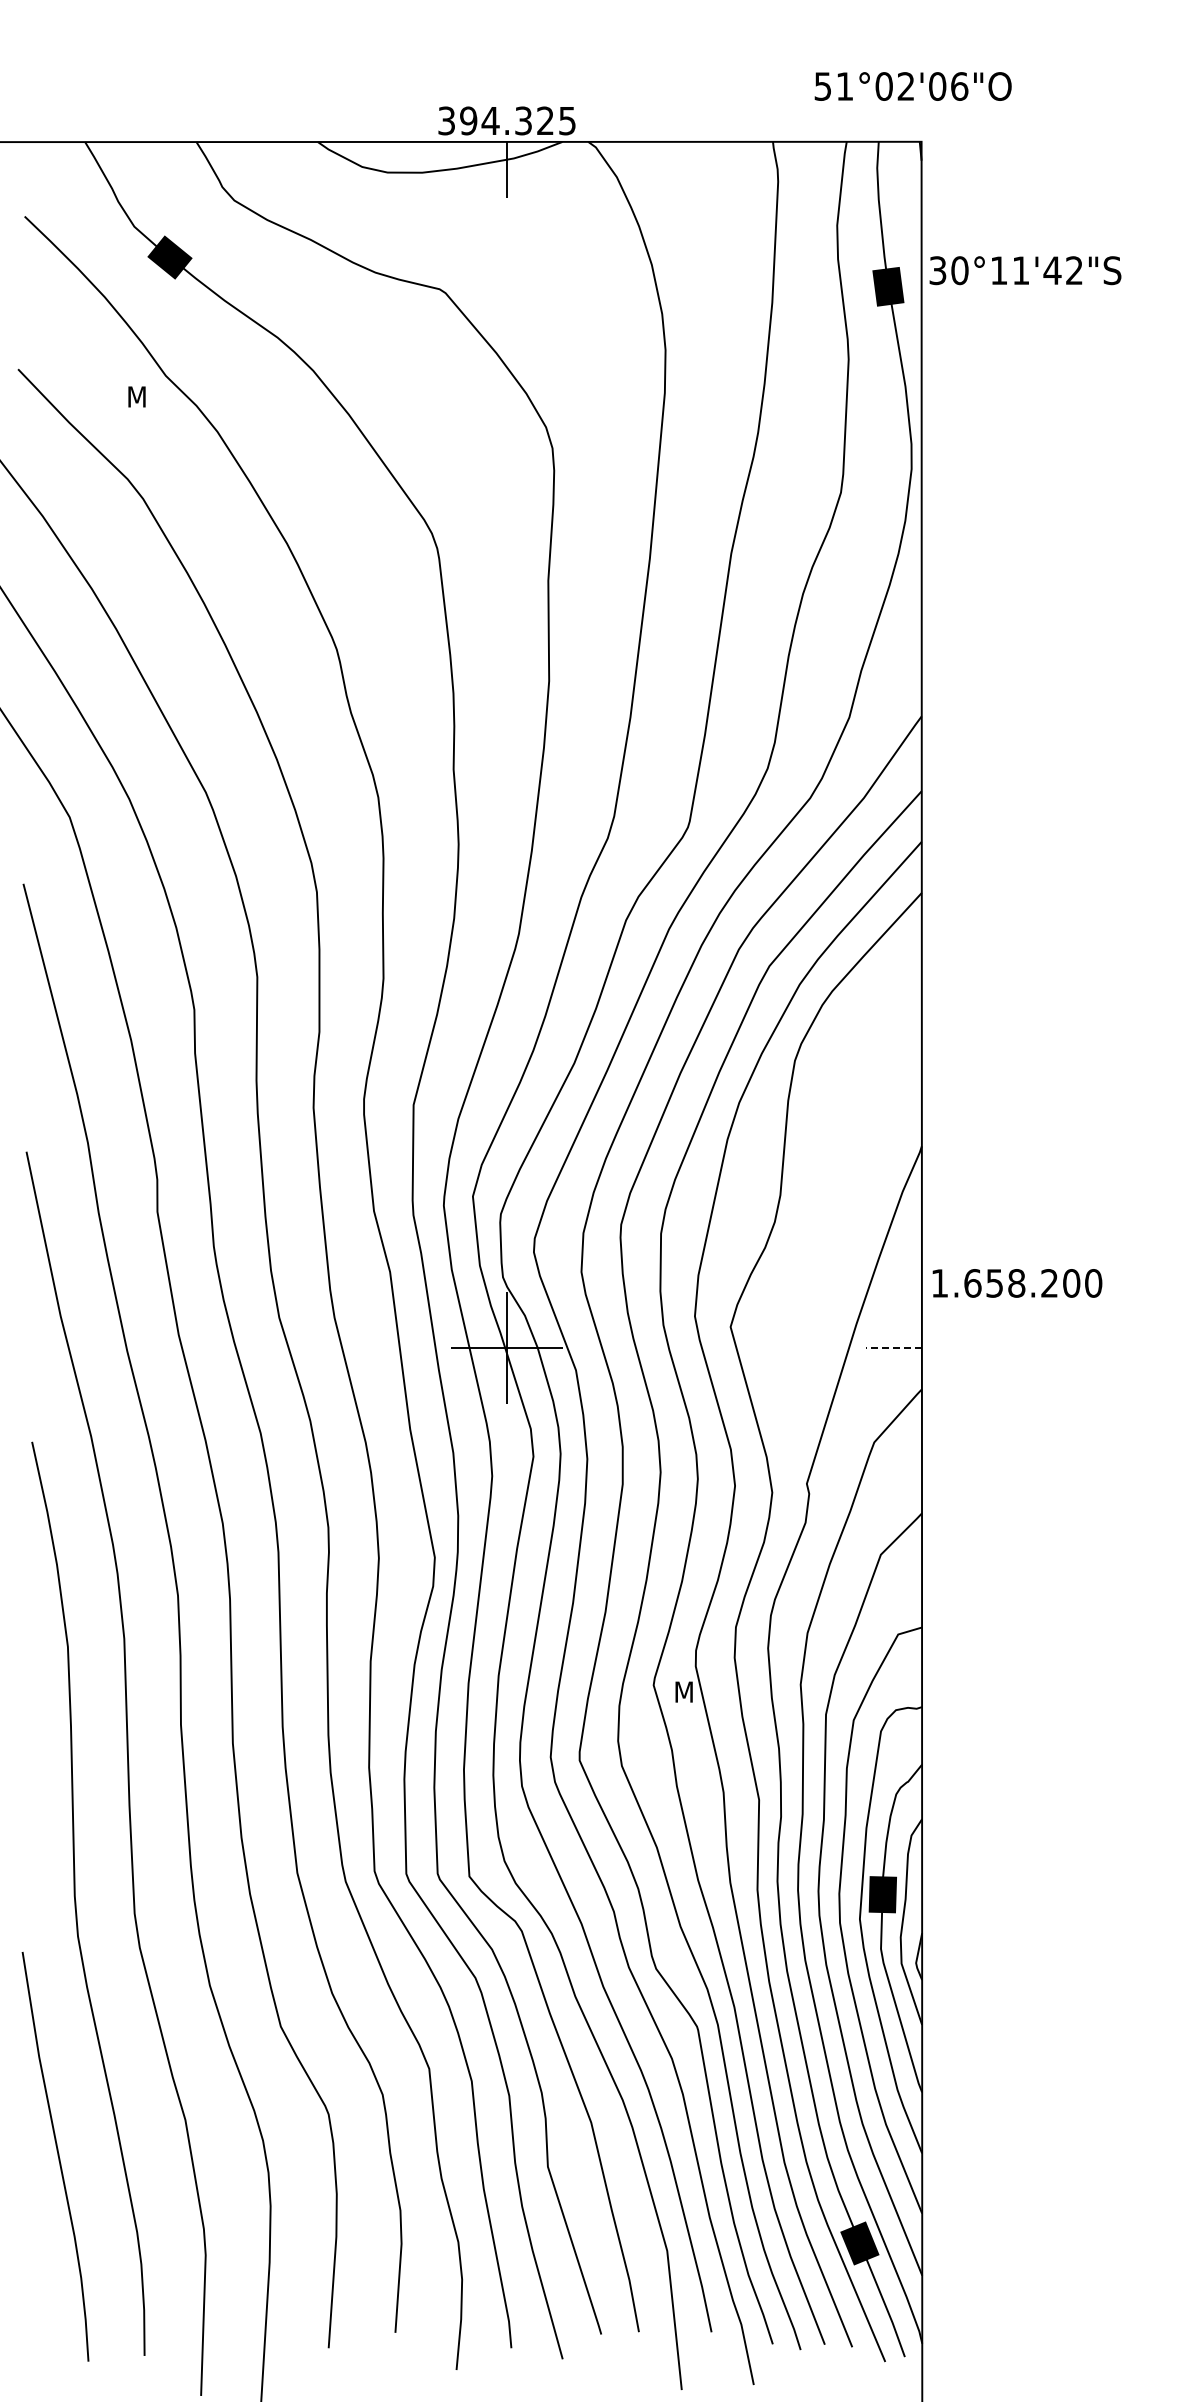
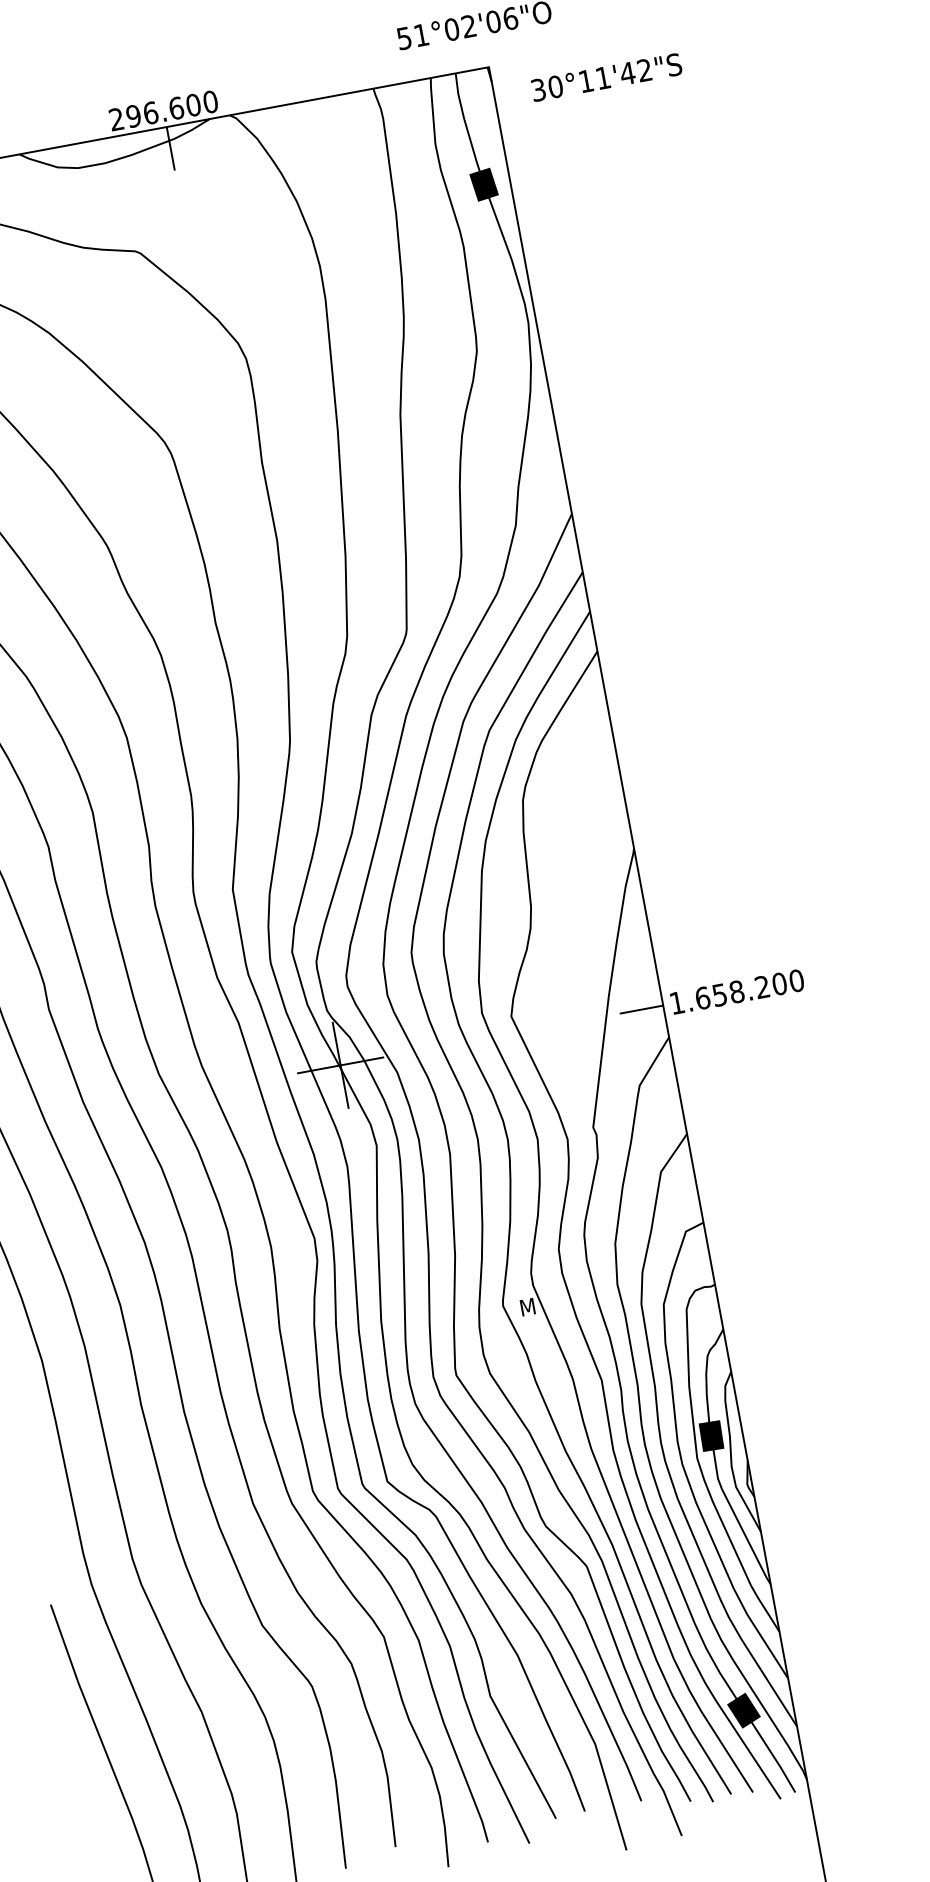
text: (507, 120) -> (163, 110), 394.325 -> 296.600
text: (1025, 270) -> (606, 77), moved
text: (1017, 1283) -> (737, 991), moved
line: (894, 1348) -> (641, 1009), dashed -> solid

